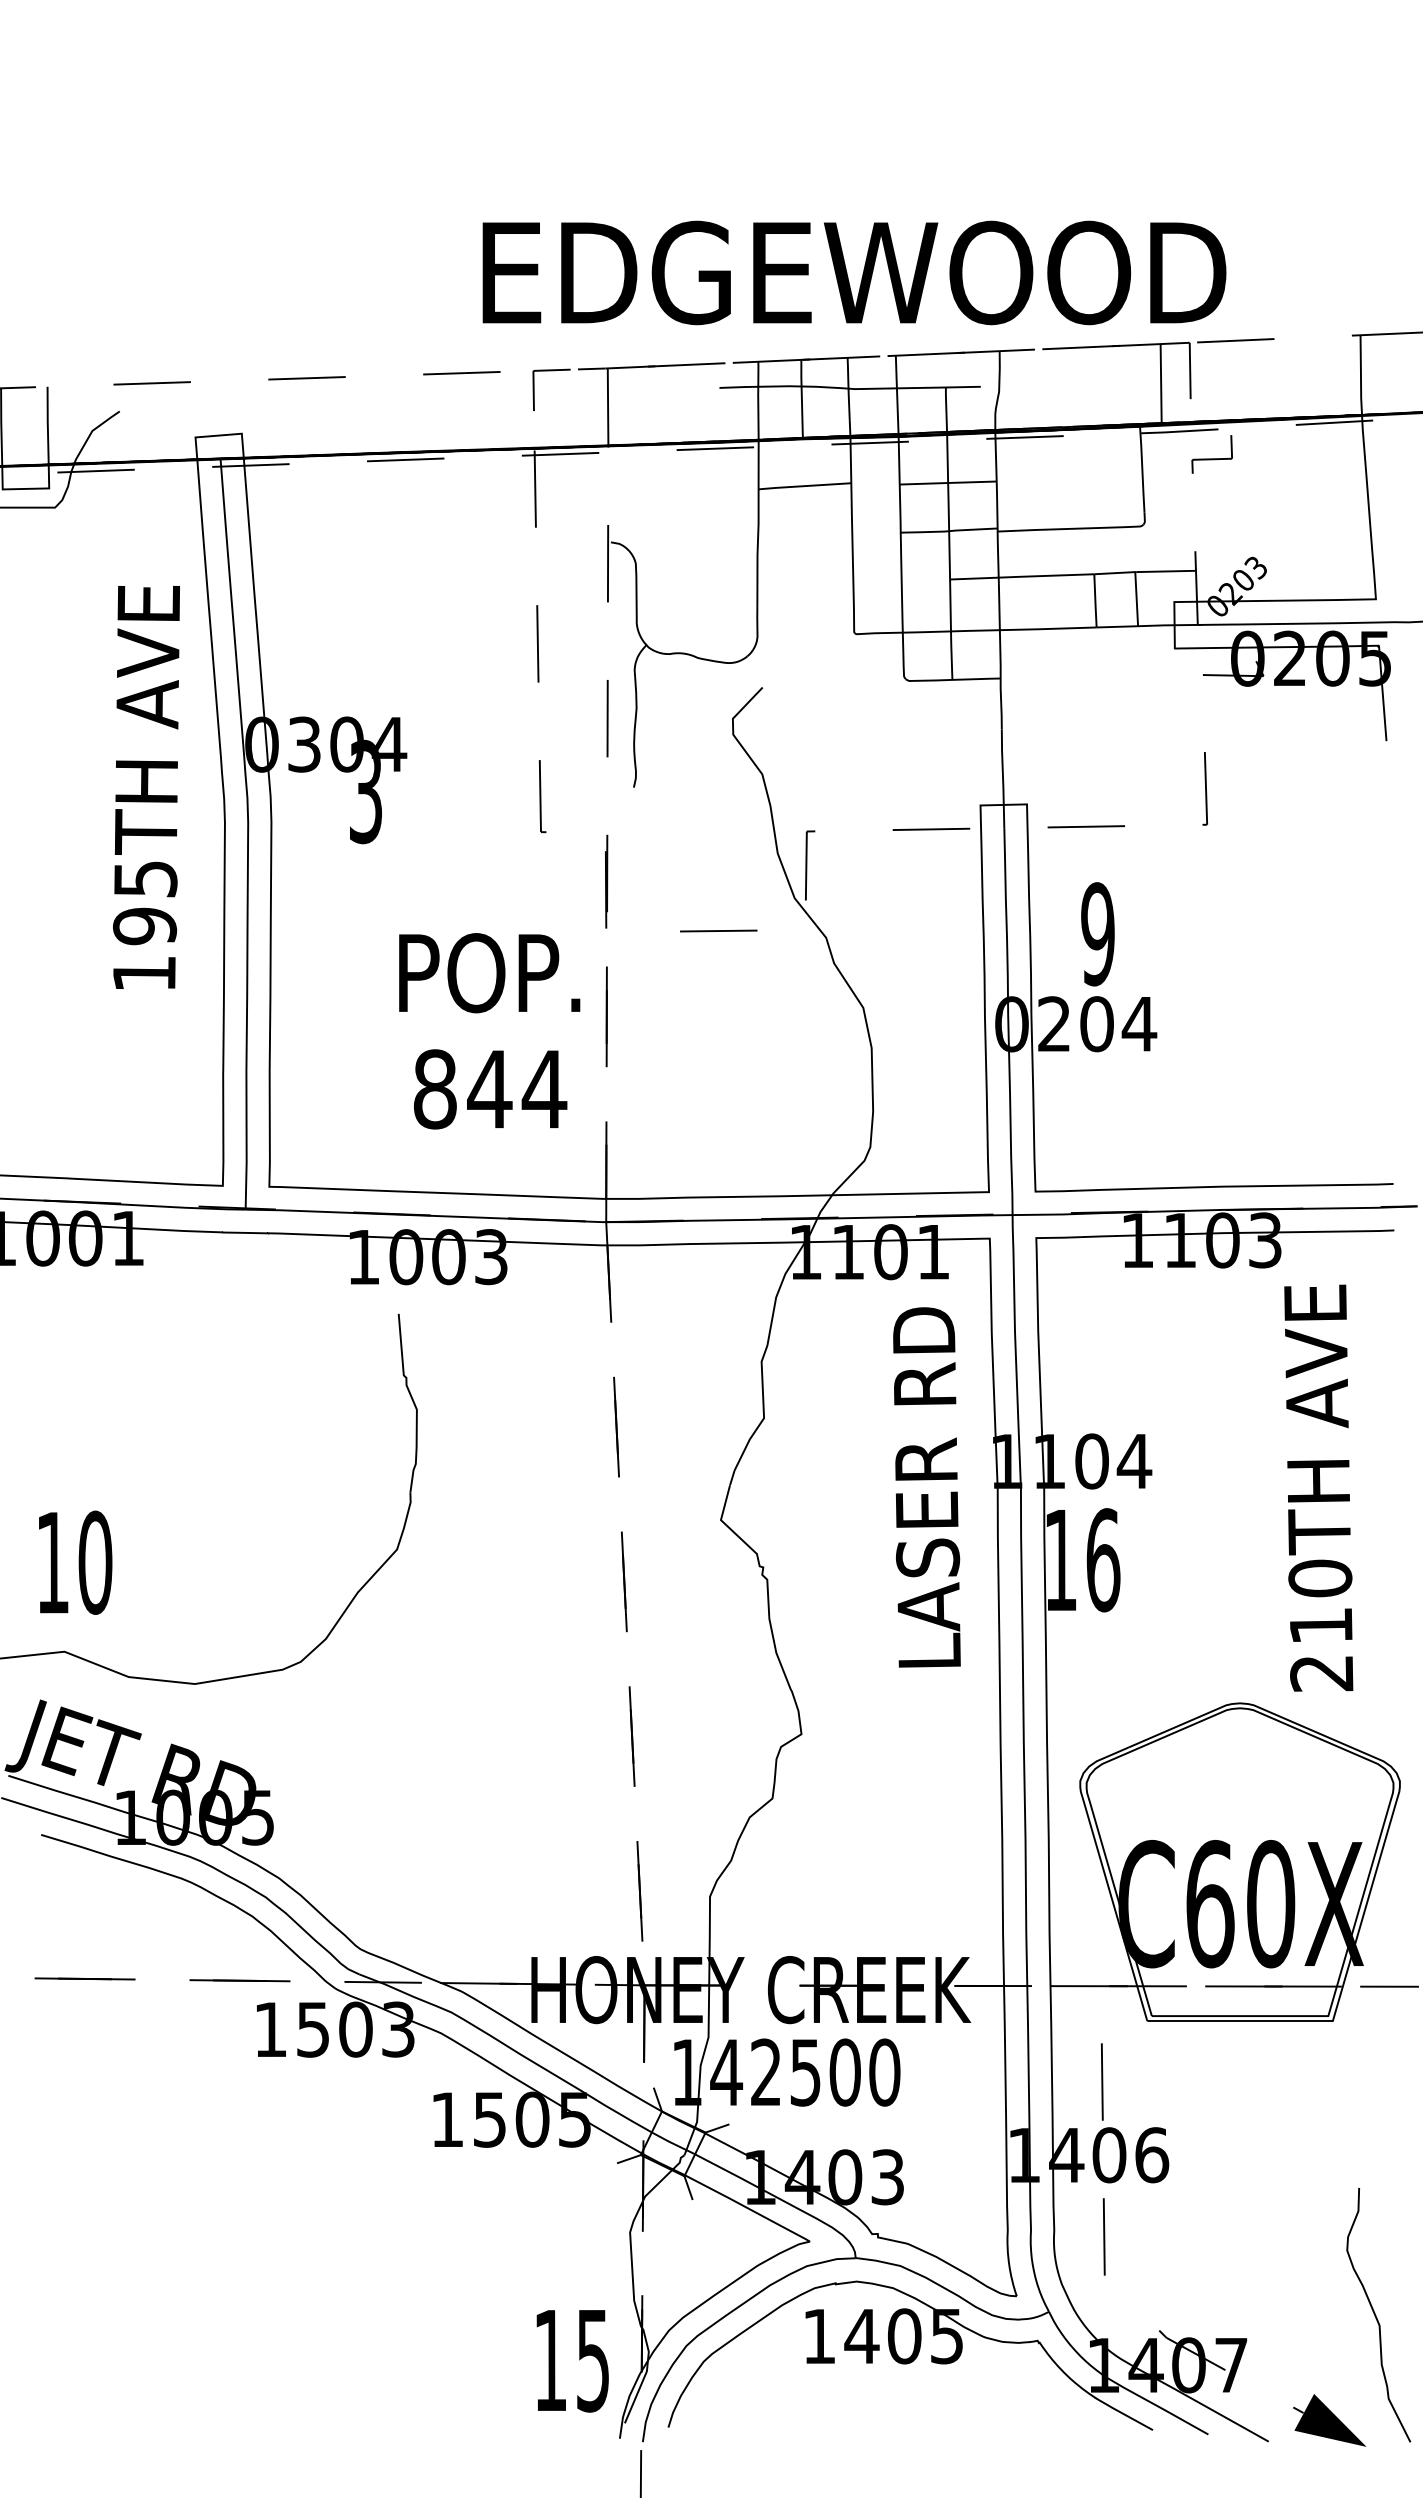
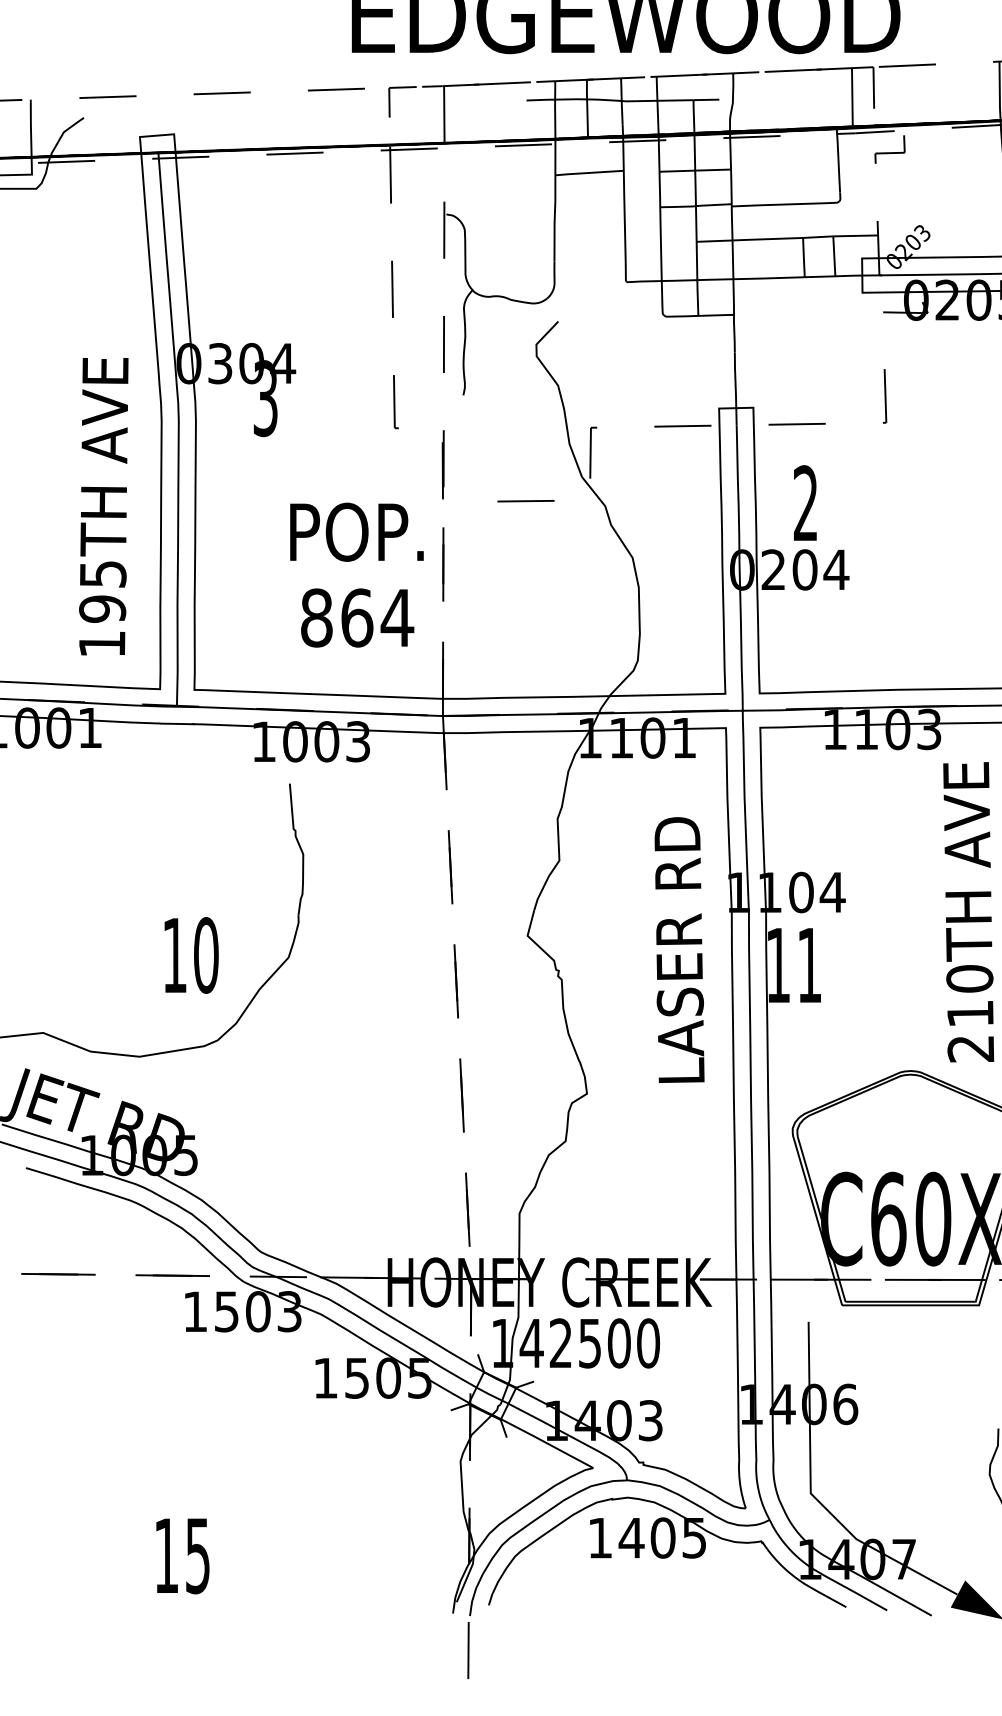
text: (146, 787) -> (103, 506), moved
text: (1097, 934) -> (805, 503), 9 -> 2
text: (489, 1089) -> (356, 618), 844 -> 864
text: (926, 1487) -> (679, 950), moved
text: (1103, 1560) -> (809, 965), 16 -> 11
text: (75, 1562) -> (191, 955), moved
line: (1108, 2280) -> (813, 1496), dashed -> solid
text: (572, 2361) -> (182, 1556), moved

